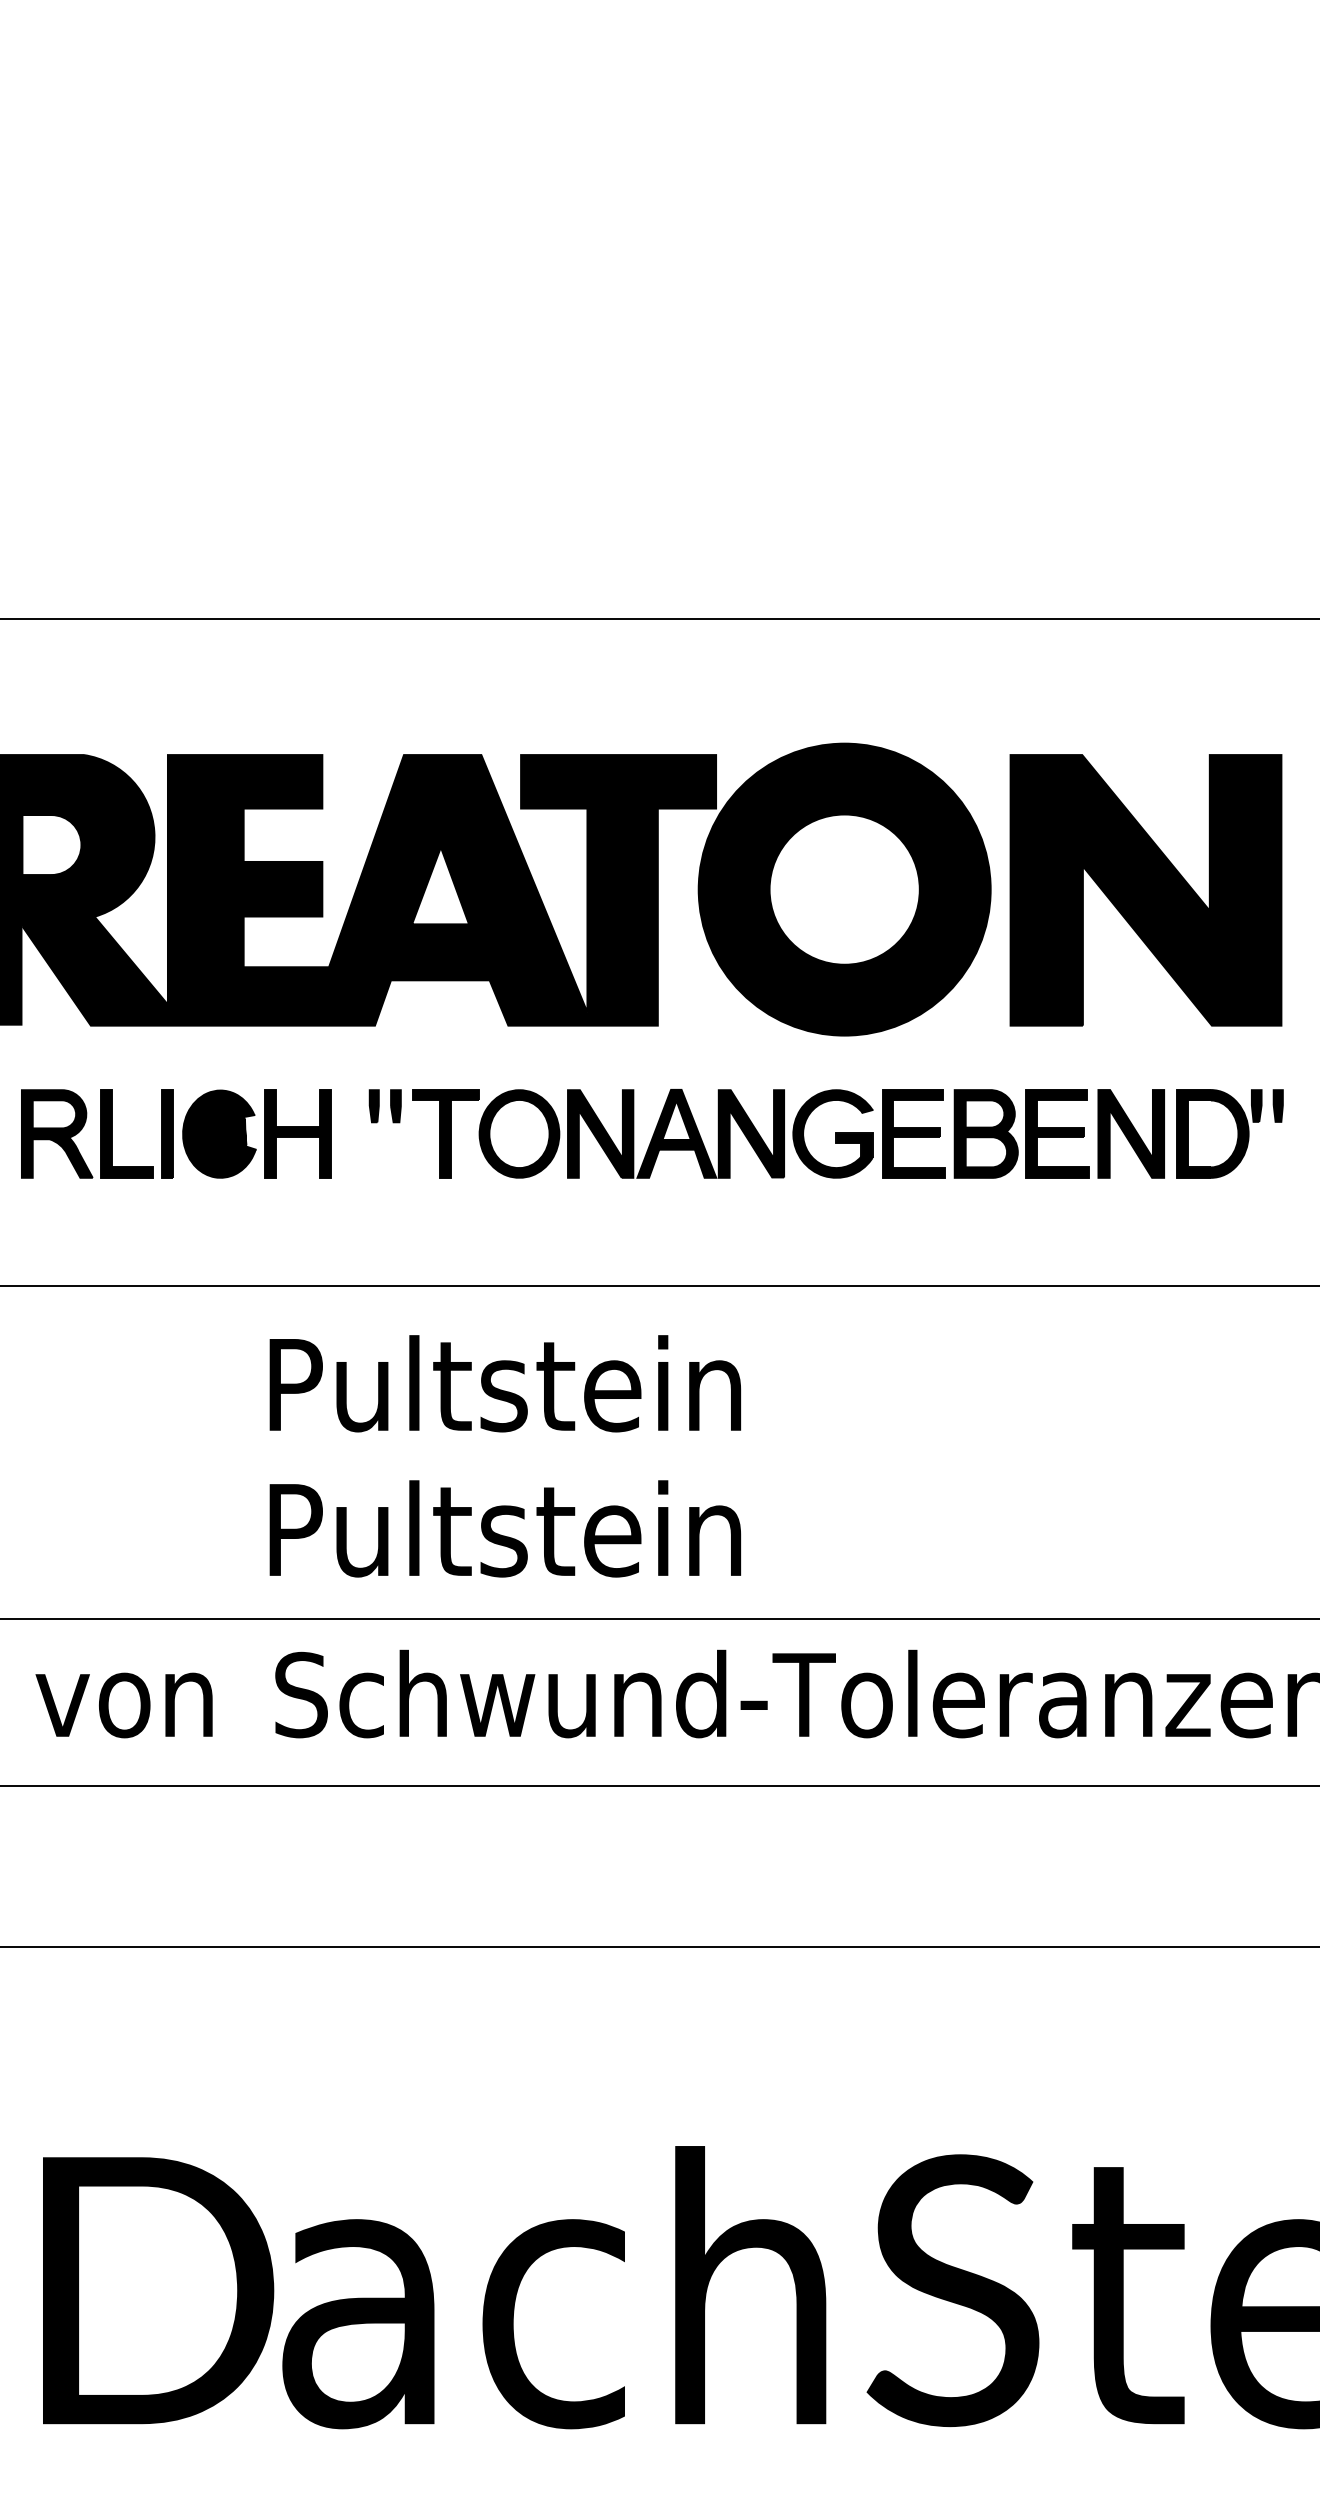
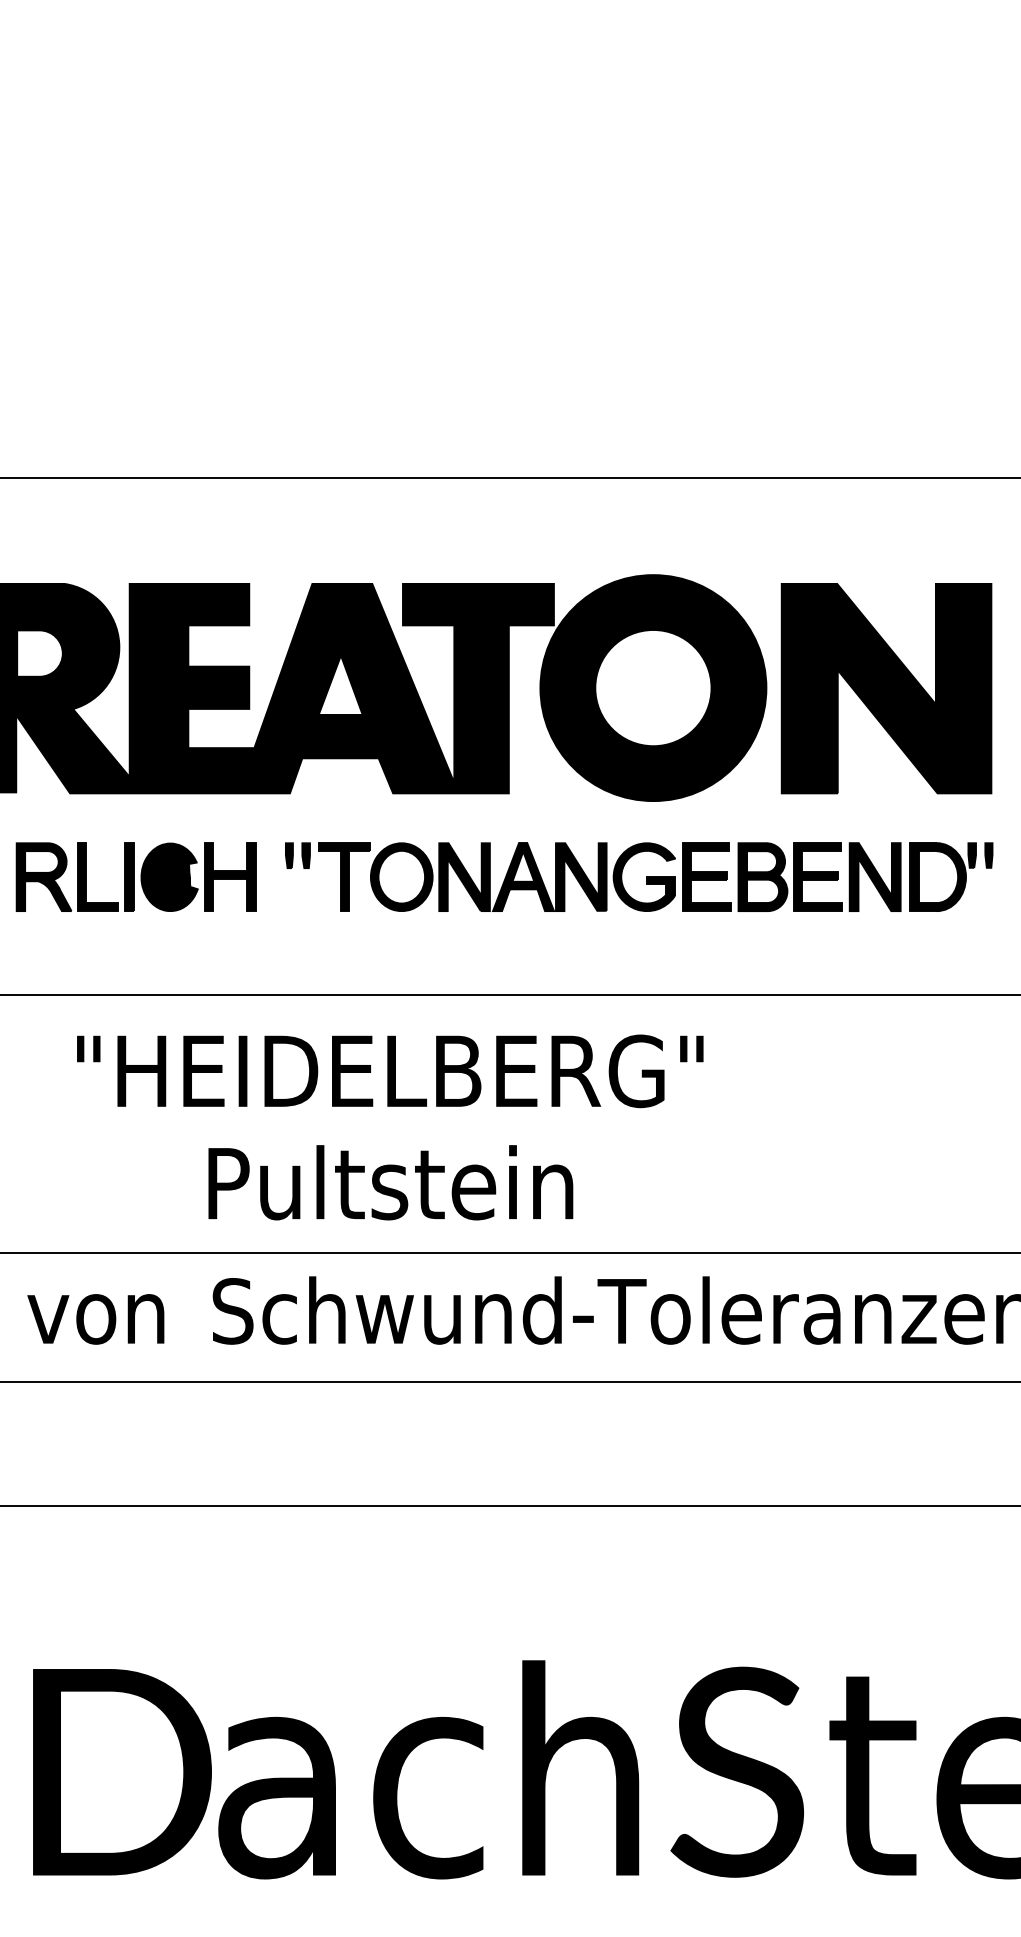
text: (504, 1383) -> (390, 1070), Pultstein -> "HEIDELBERG"

